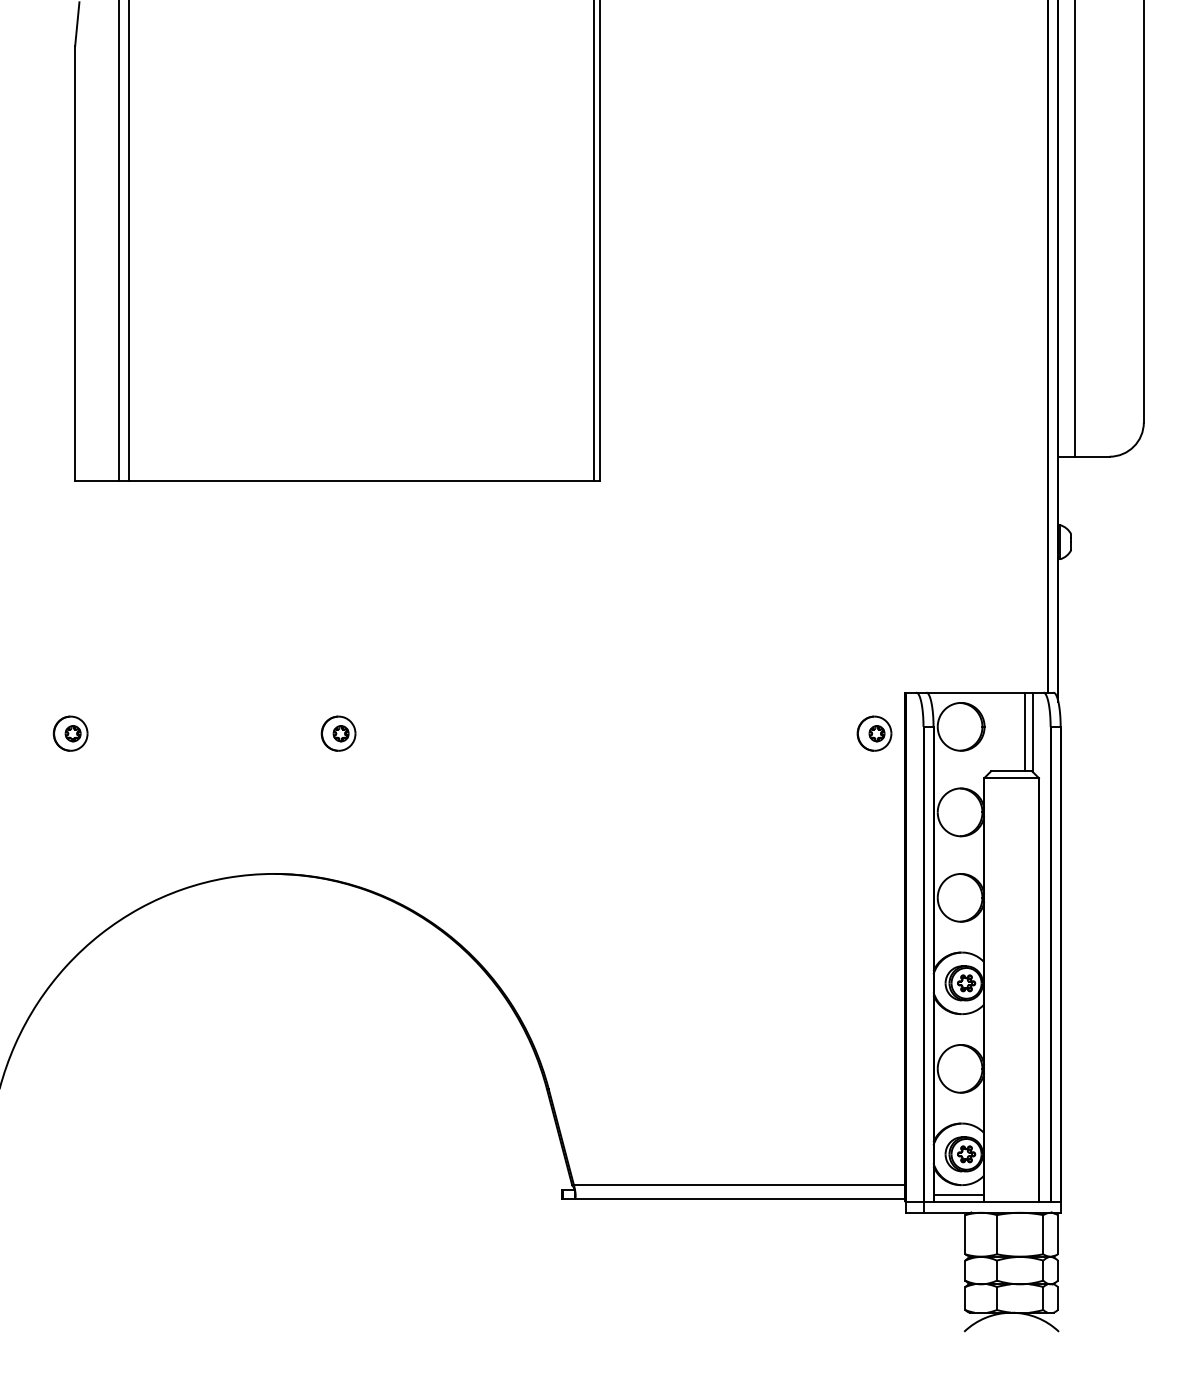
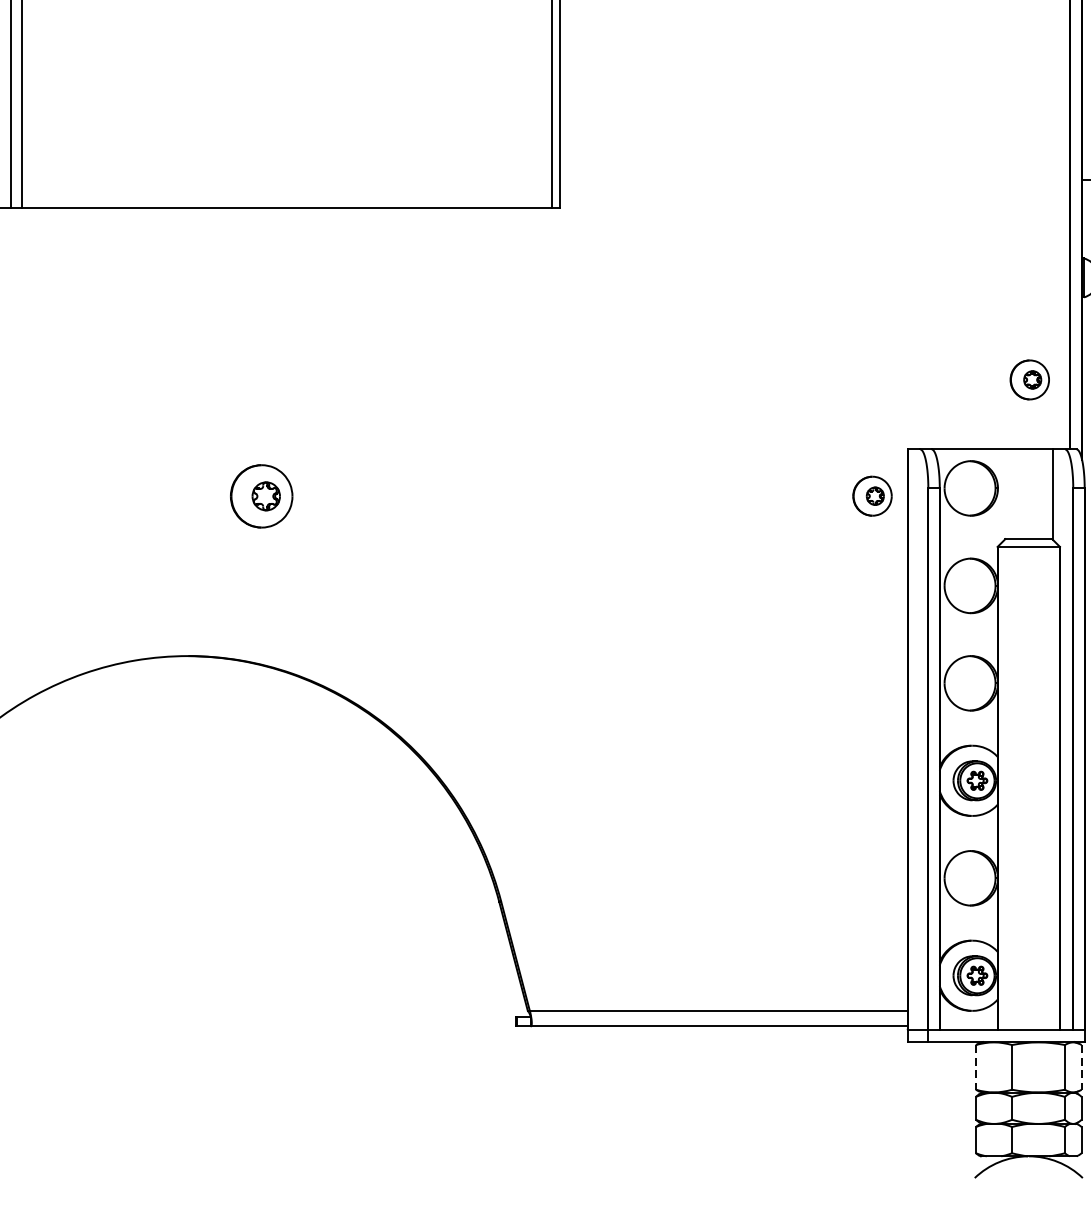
part: (1012, 631) -> (1029, 379), added
line: (1024, 731) -> (1043, 493), removed
part: (338, 733) -> (261, 495), size x1.6
line: (958, 1195) -> (968, 1022), removed
line: (965, 1234) -> (976, 1067), solid -> dashed
line: (1057, 1234) -> (1081, 1067), solid -> dashed

